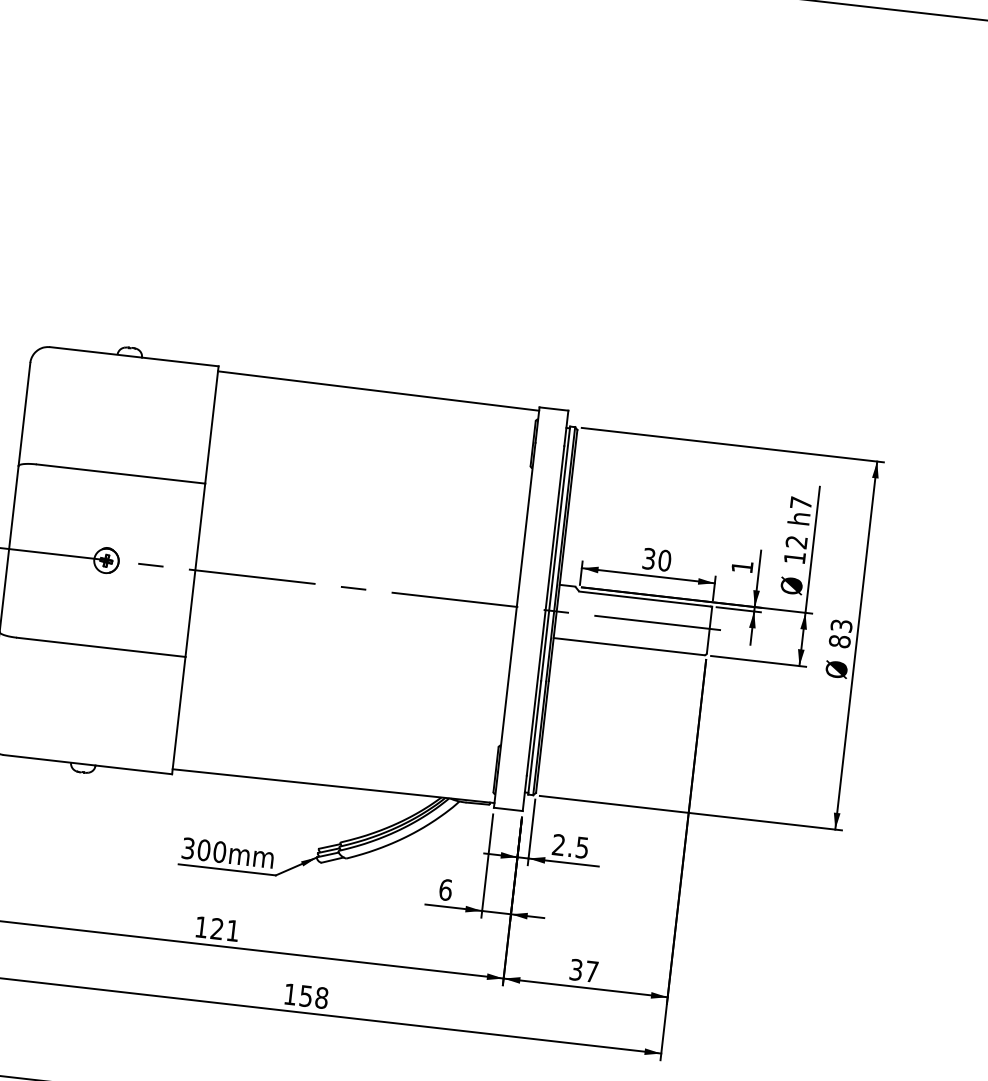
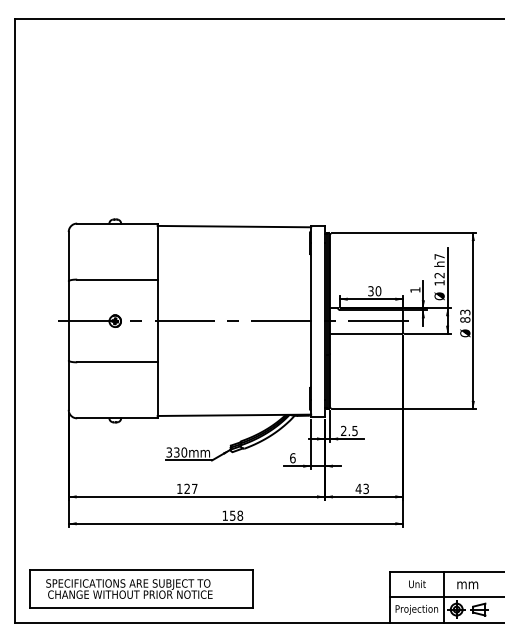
text: (203, 850) -> (176, 452), 300mm -> 330mm
text: (232, 929) -> (194, 488), 121 -> 127
text: (582, 969) -> (361, 488), 37 -> 43

